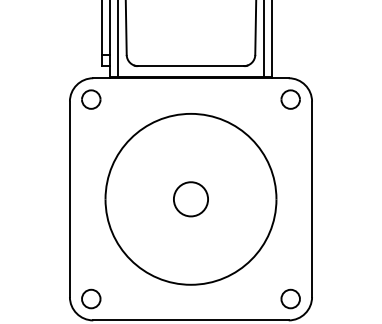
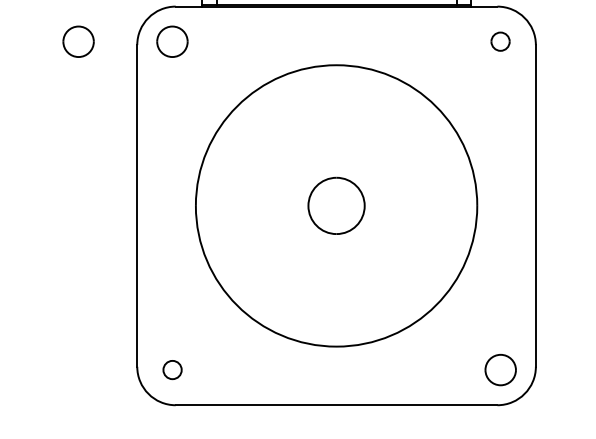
part: (34, 99) -> (78, 41), added
part: (290, 99) -> (500, 41), size x0.6
part: (91, 298) -> (172, 369), size x0.6

